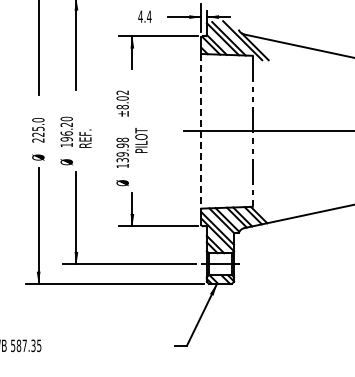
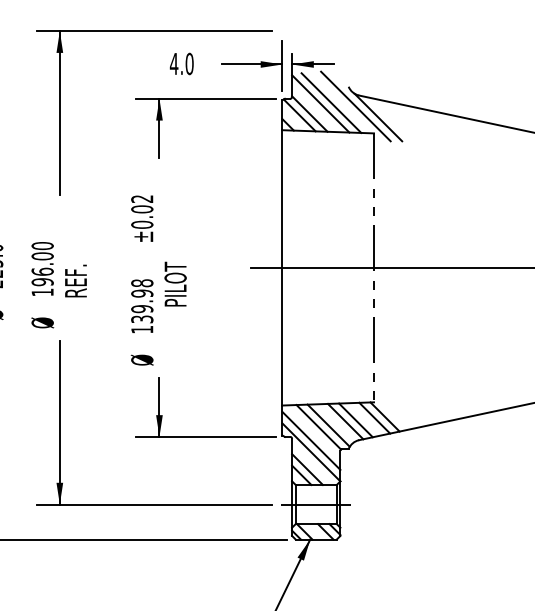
text: (148, 16) -> (188, 63), 4.4 -> 4.0
text: (122, 106) -> (141, 223), ±8.02 -> ±0.02
text: (66, 124) -> (42, 255), 196.20 -> 196.00
line: (201, 131) -> (282, 268), dashed -> solid

